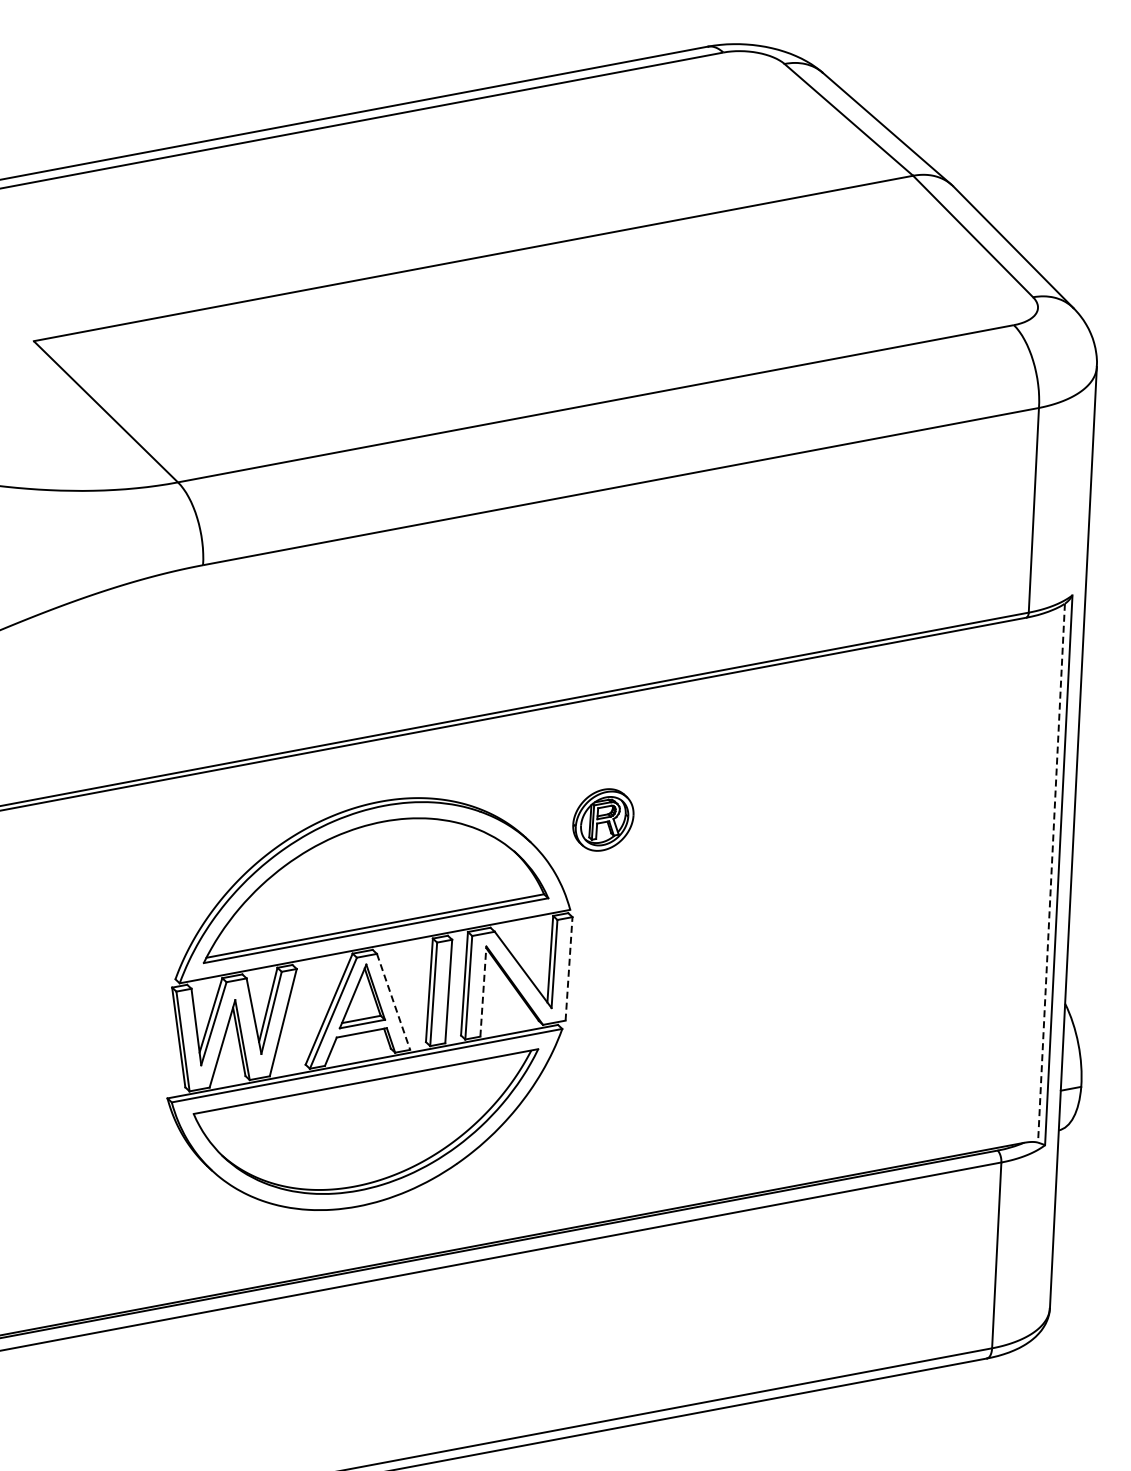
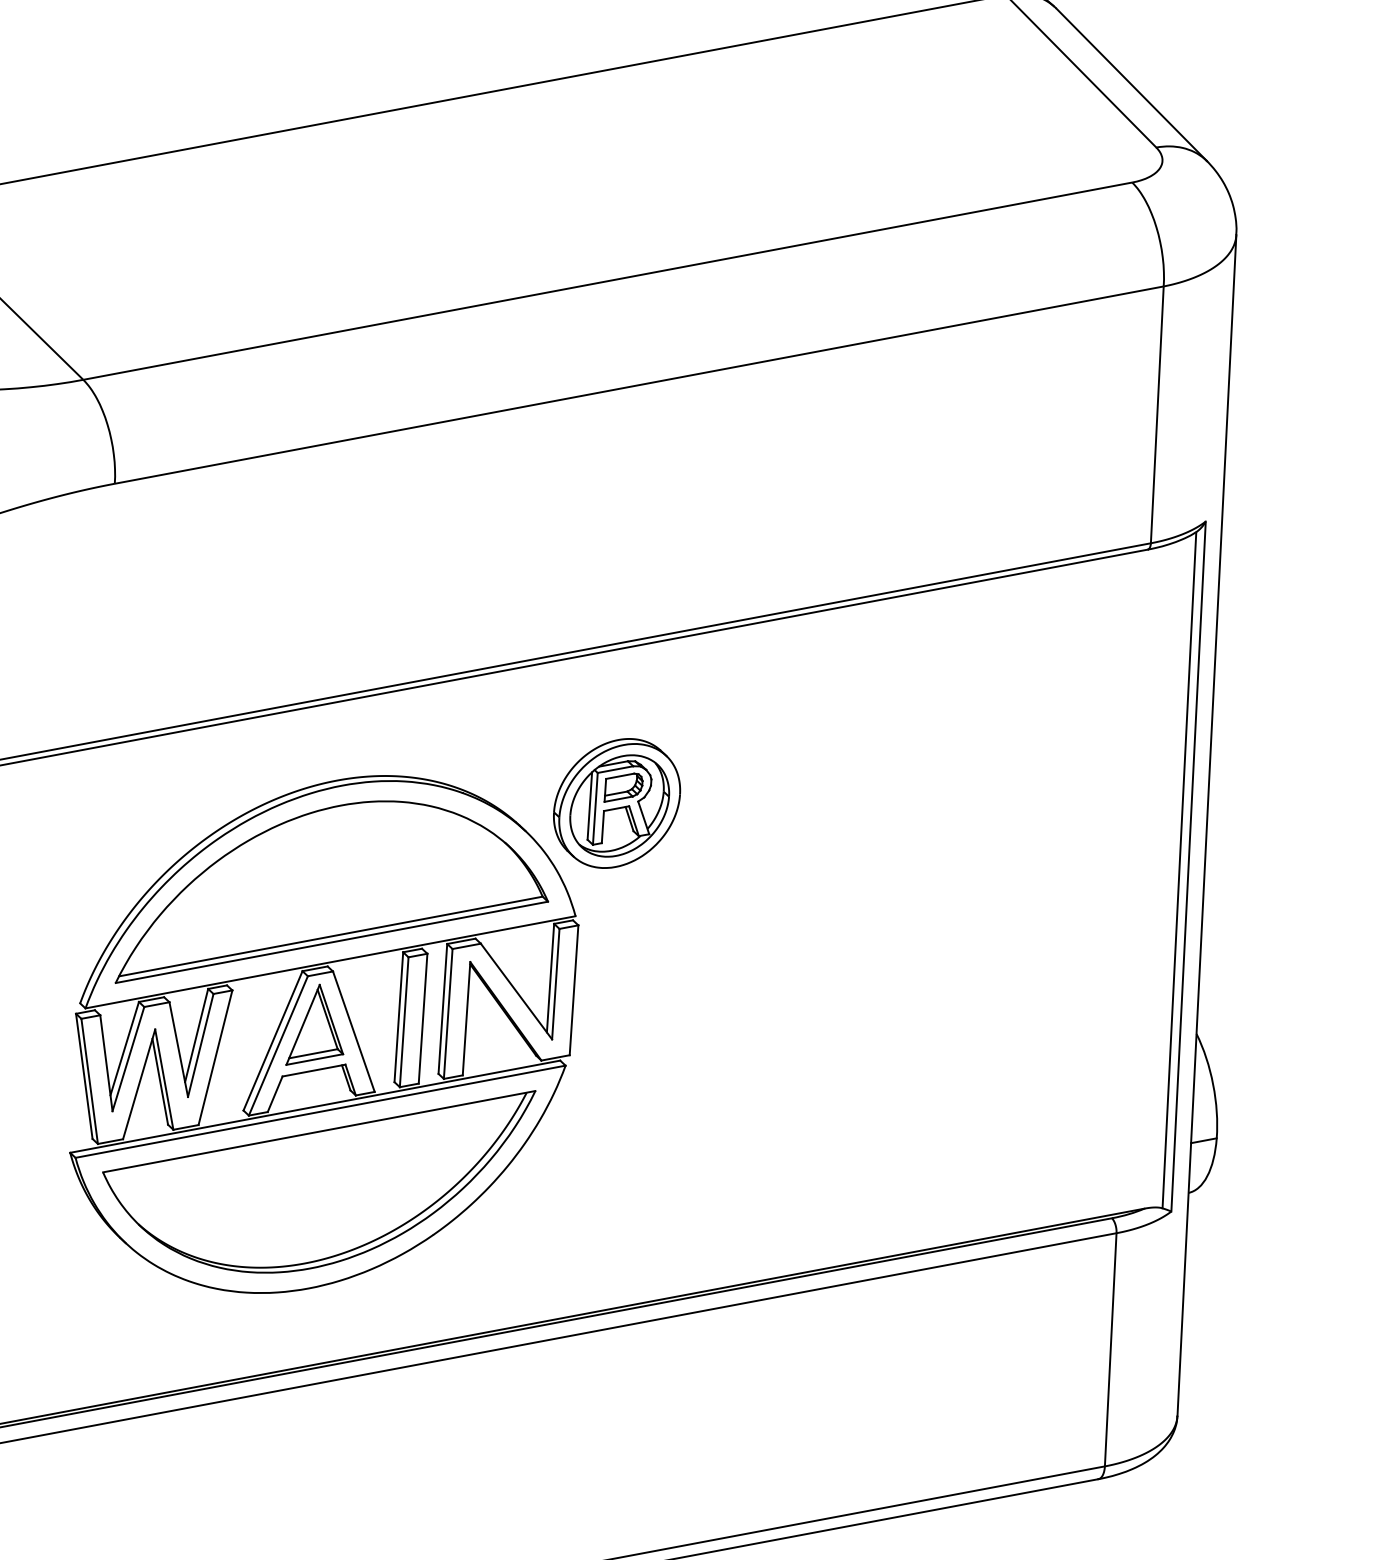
part: (603, 819) -> (617, 802), size x1.67
line: (1051, 873) -> (1179, 870), dashed -> solid
line: (569, 968) -> (574, 989), dashed -> solid
line: (483, 991) -> (466, 1018), dashed -> solid
line: (393, 1001) -> (353, 1031), dashed -> solid

